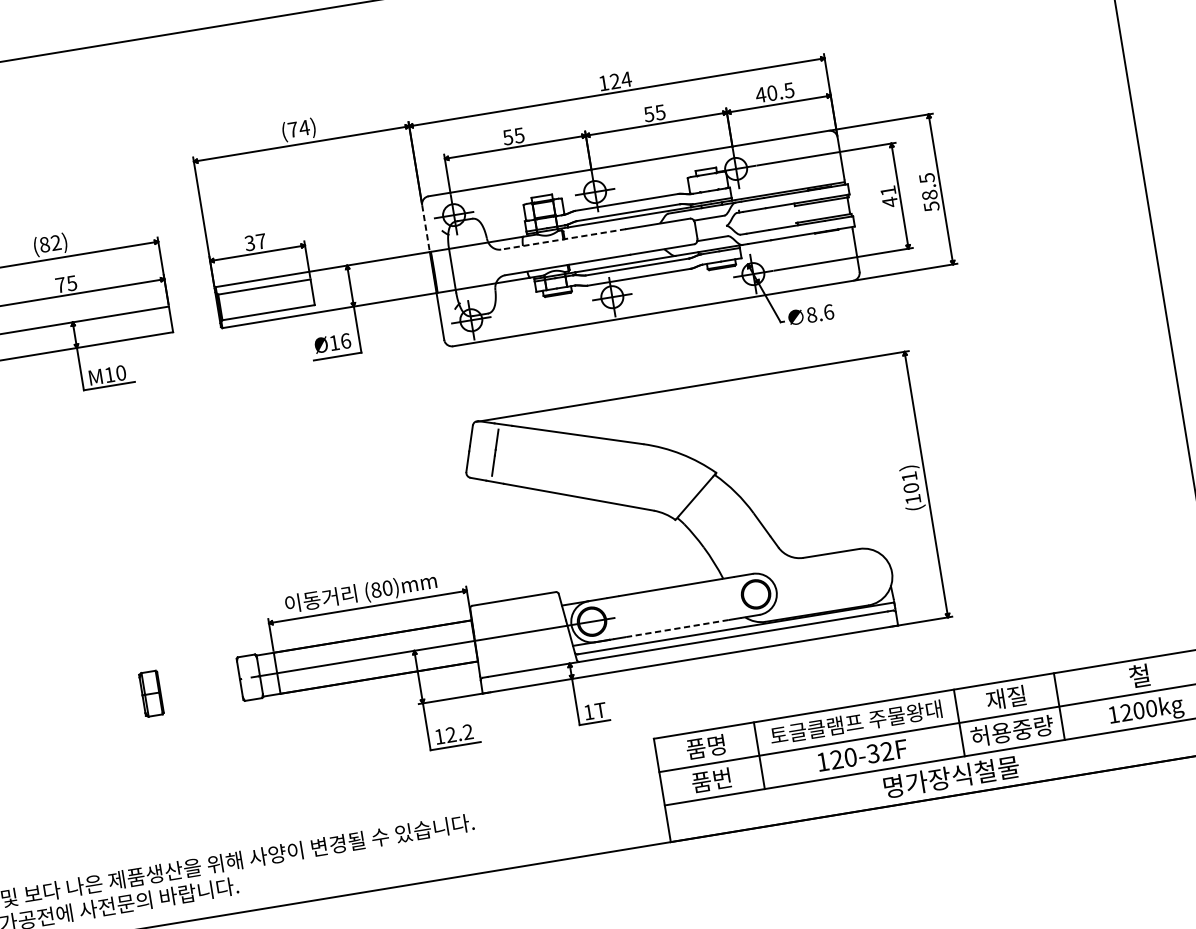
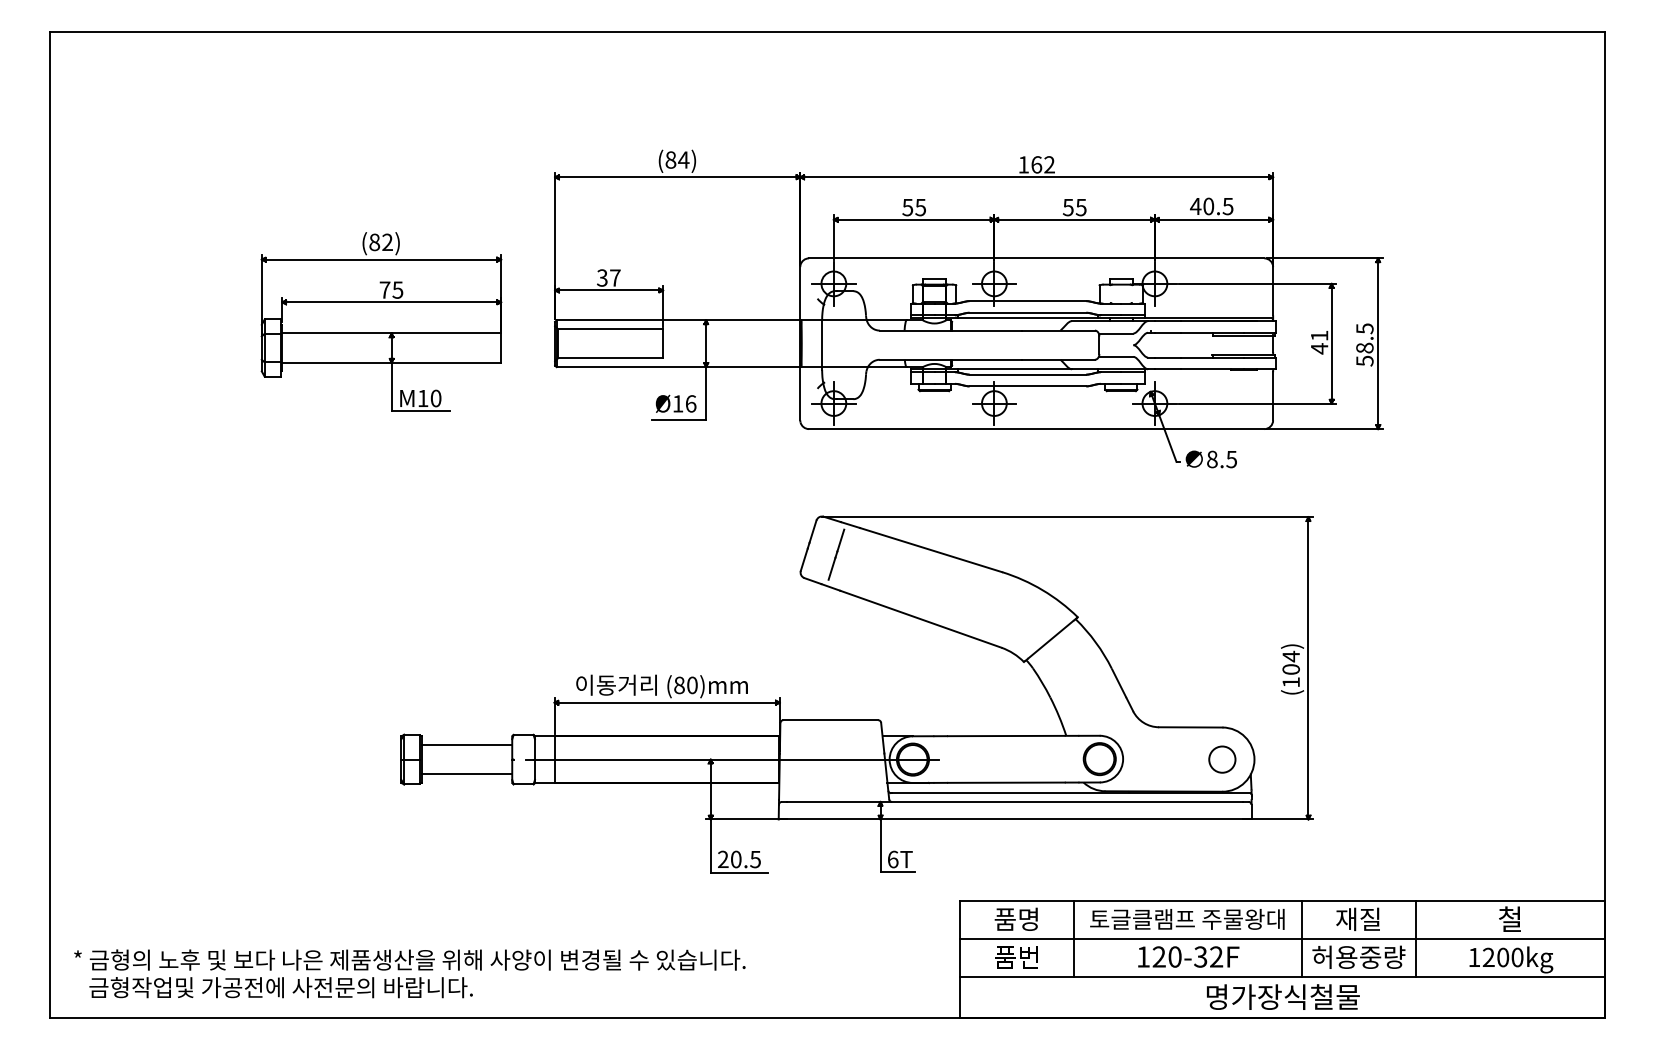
text: (621, 80) -> (1043, 164), 124 -> 162
text: (292, 129) -> (670, 159), (74) -> (84)
line: (426, 228) -> (800, 293), dashed -> solid
line: (563, 239) -> (950, 330), dashed -> solid
text: (828, 312) -> (1231, 459), 8.6 -> 8.5
text: (908, 476) -> (1290, 656), (101) -> (104)
circle: (863, 577) -> (1222, 759), added
line: (676, 628) -> (1005, 782), dashed -> solid
line: (197, 673) -> (466, 745), added
line: (201, 699) -> (466, 774), added
text: (589, 712) -> (893, 859), 1T -> 6T
text: (454, 734) -> (739, 859), 12.2 -> 20.5

